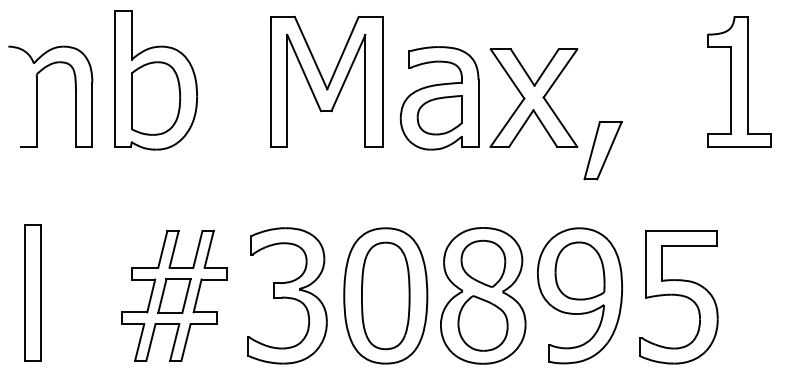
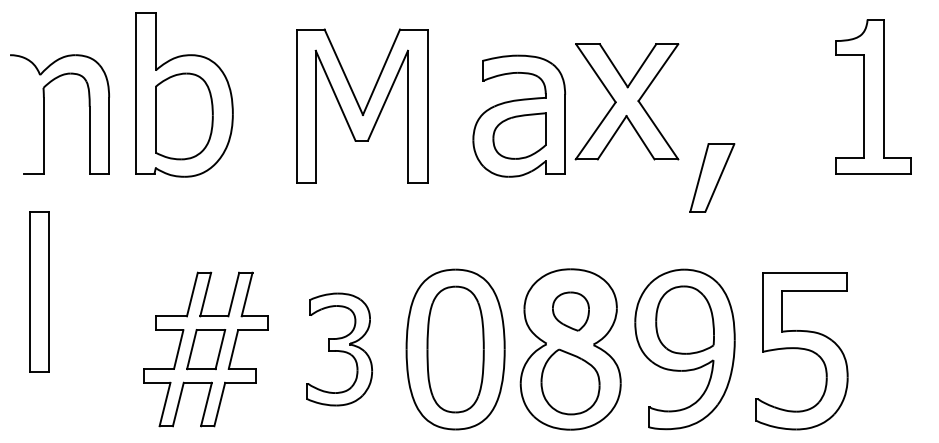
part: (326, 81) -> (362, 105), moved
part: (533, 97) -> (626, 101), moved
part: (483, 263) -> (571, 311), size x0.7
part: (32, 292) -> (38, 291), moved
part: (287, 295) -> (339, 349), size x0.7

